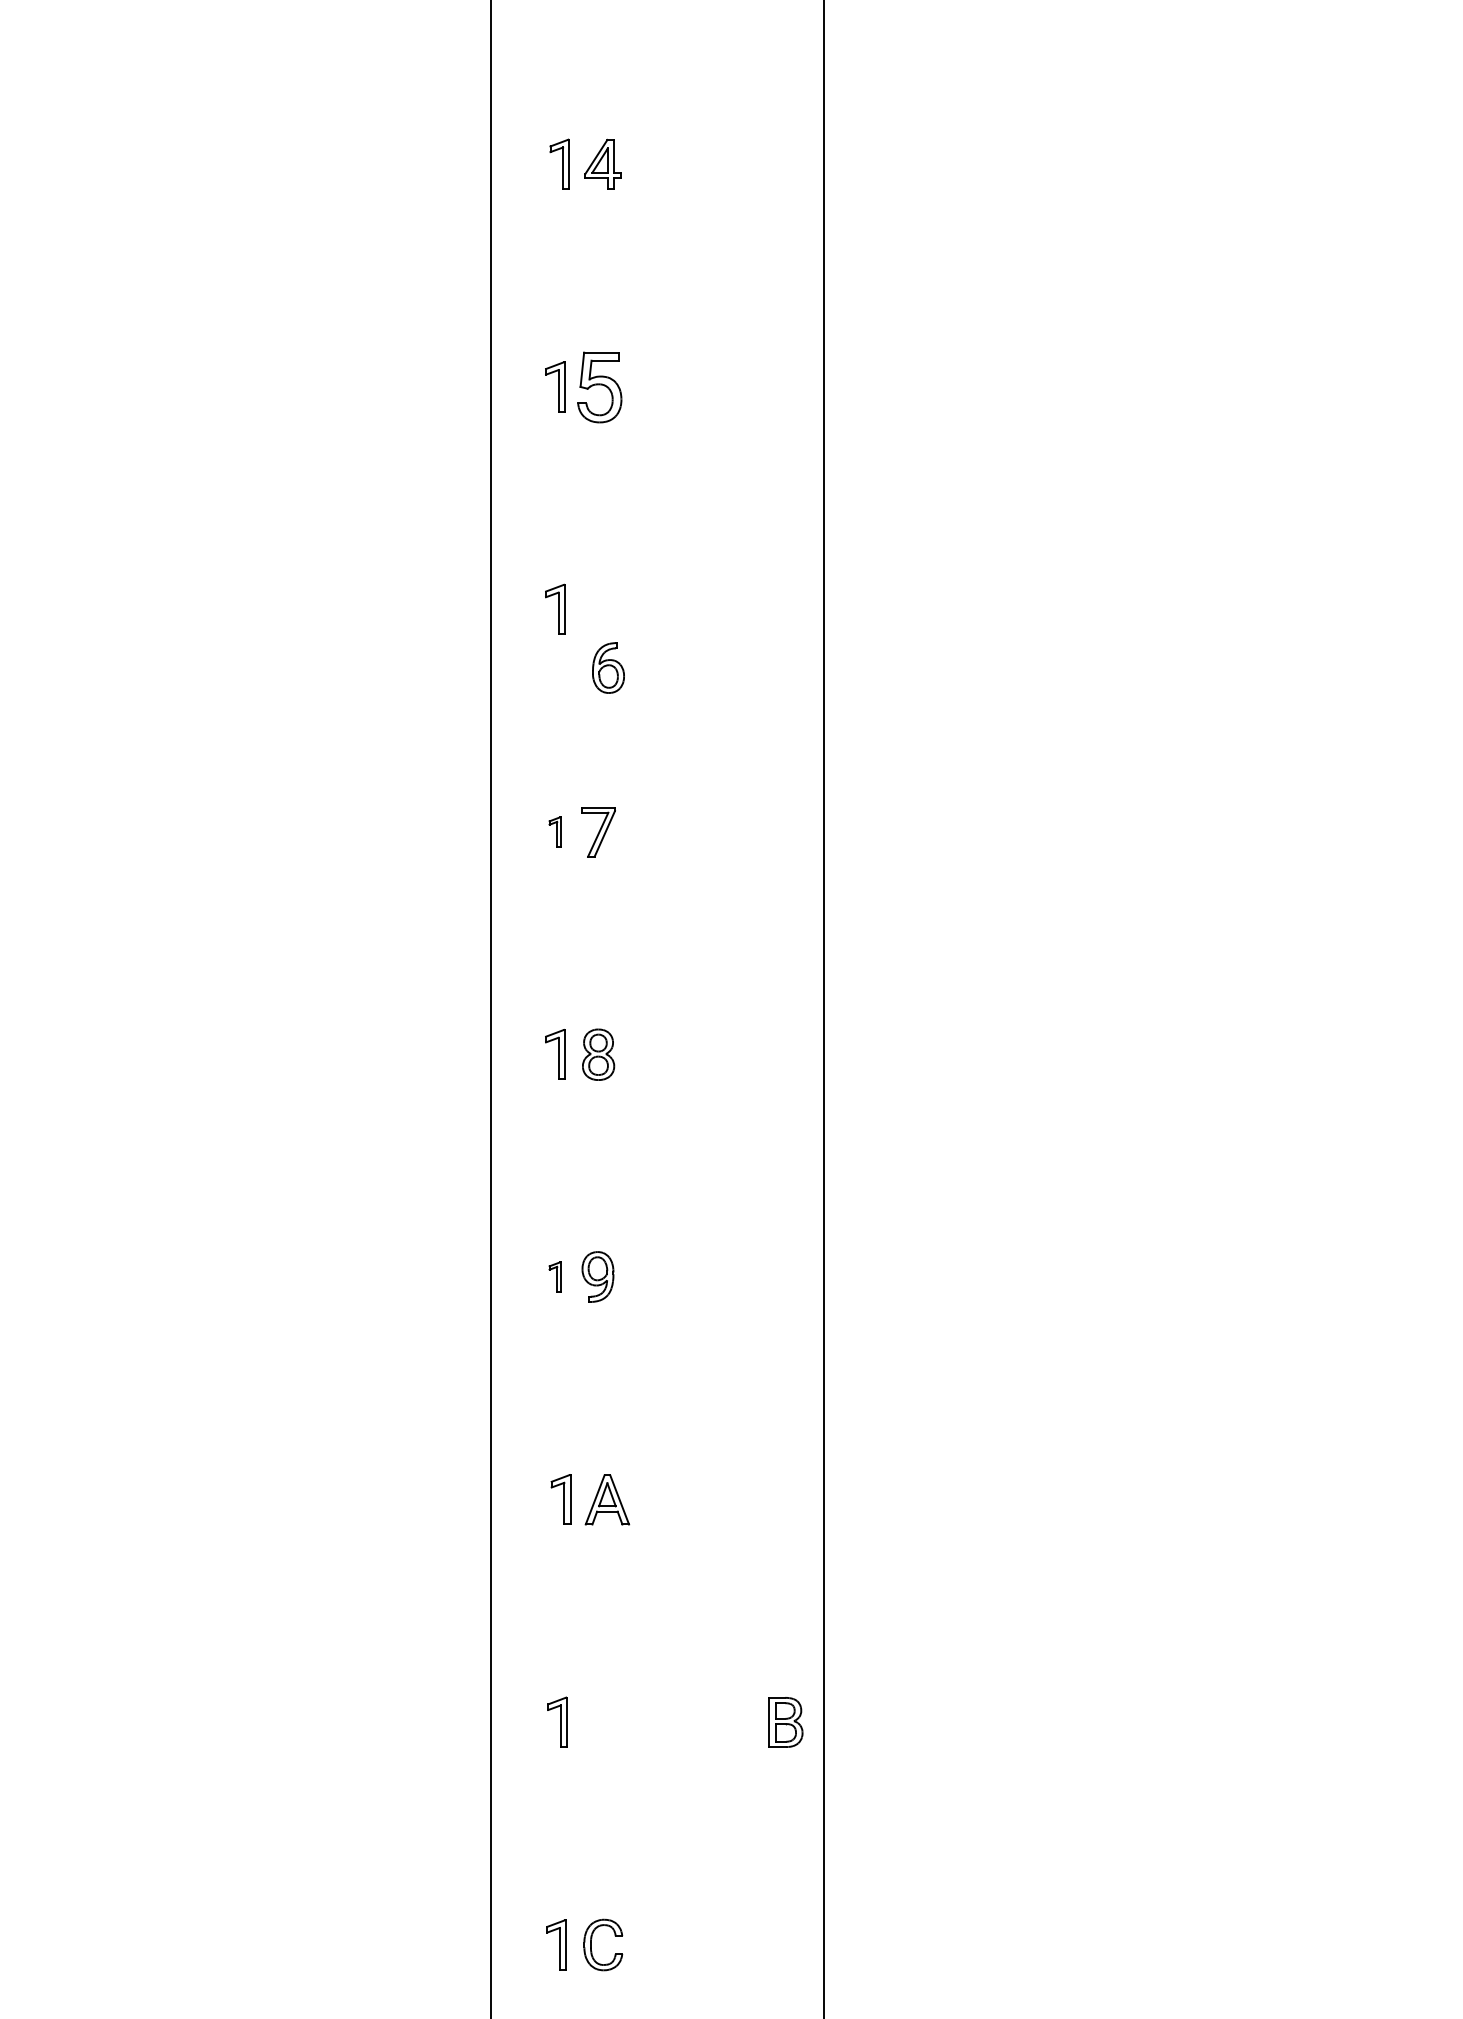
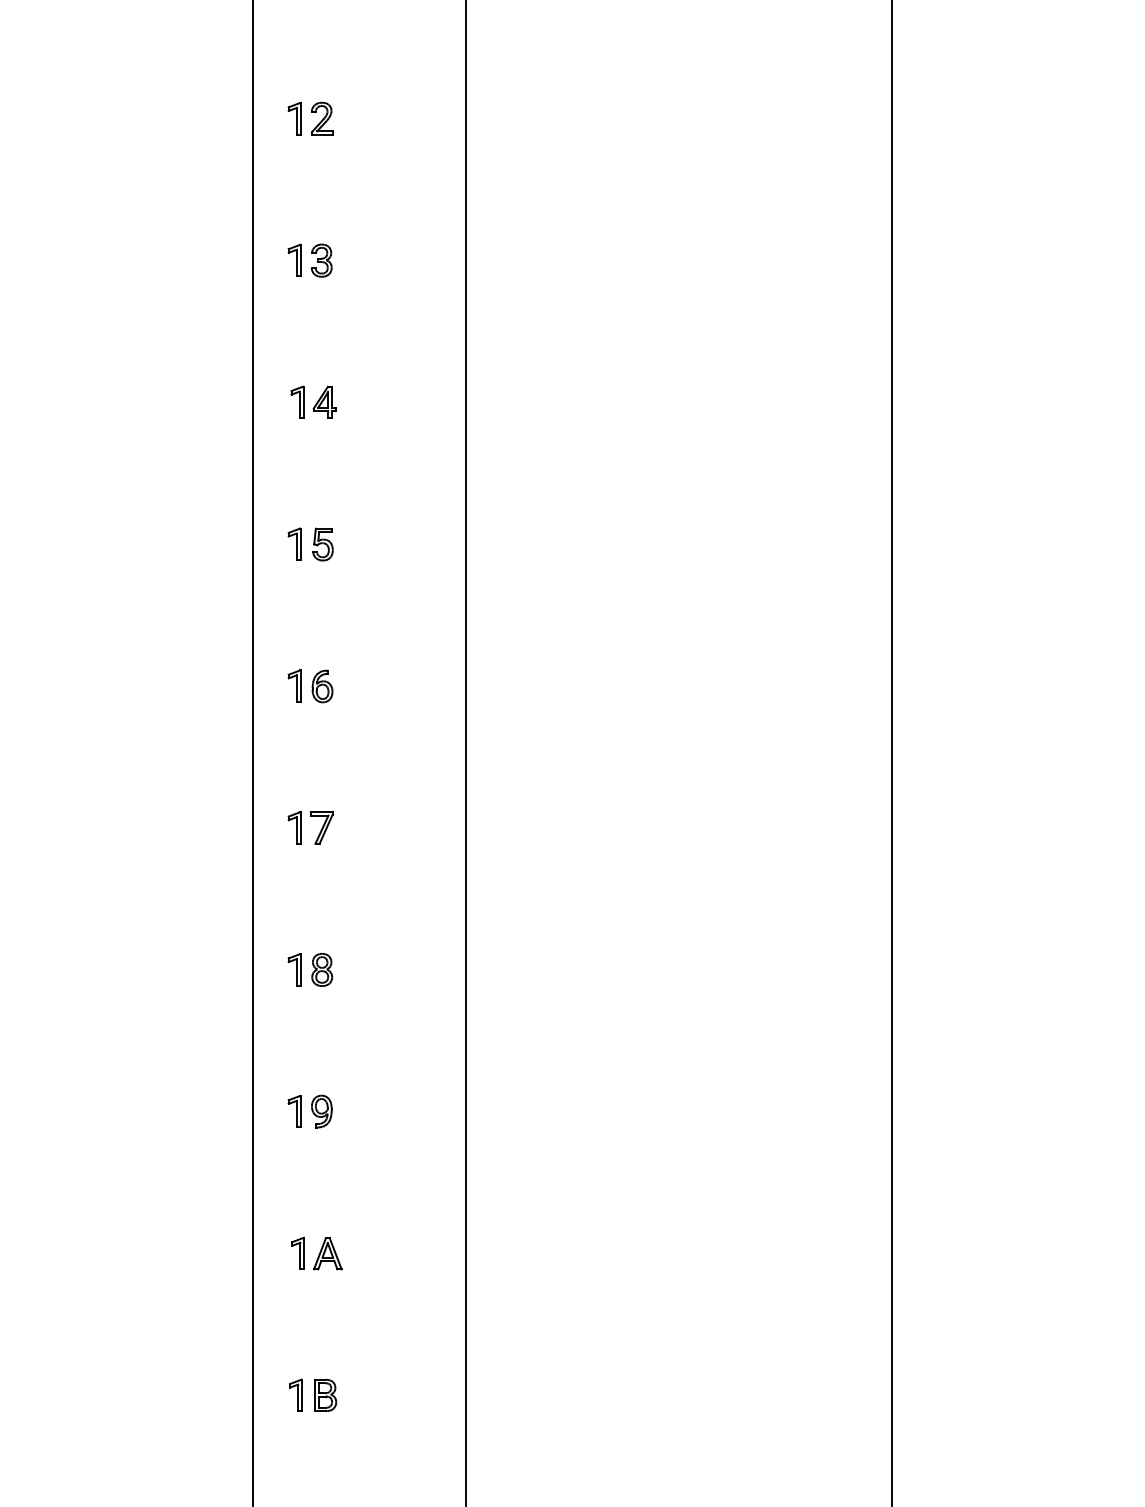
part: (599, 387) -> (322, 544), size x0.71
part: (608, 668) -> (322, 686), moved
part: (555, 831) -> (294, 827), size x1.67
part: (555, 1276) -> (294, 1111), size x1.67
part: (785, 1720) -> (325, 1394), moved

